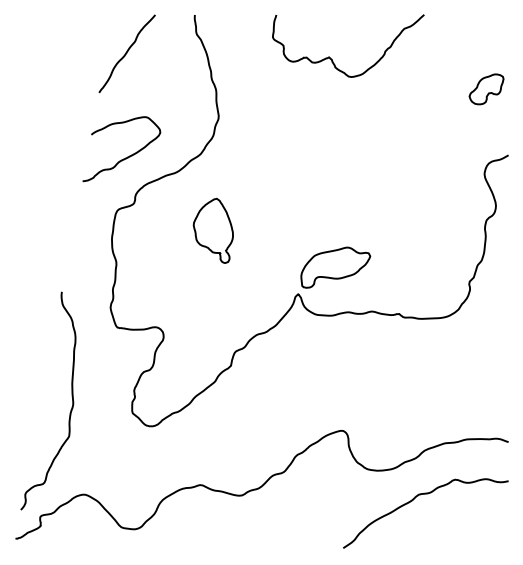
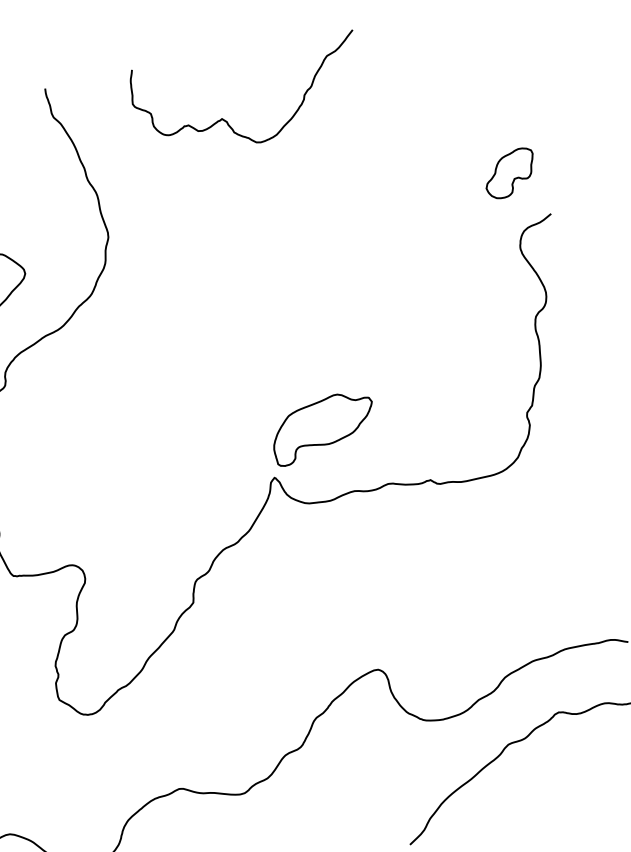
curve: (332, 59) -> (227, 121), moved
part: (486, 89) -> (509, 173), moved
part: (212, 230) -> (129, 405), removed

